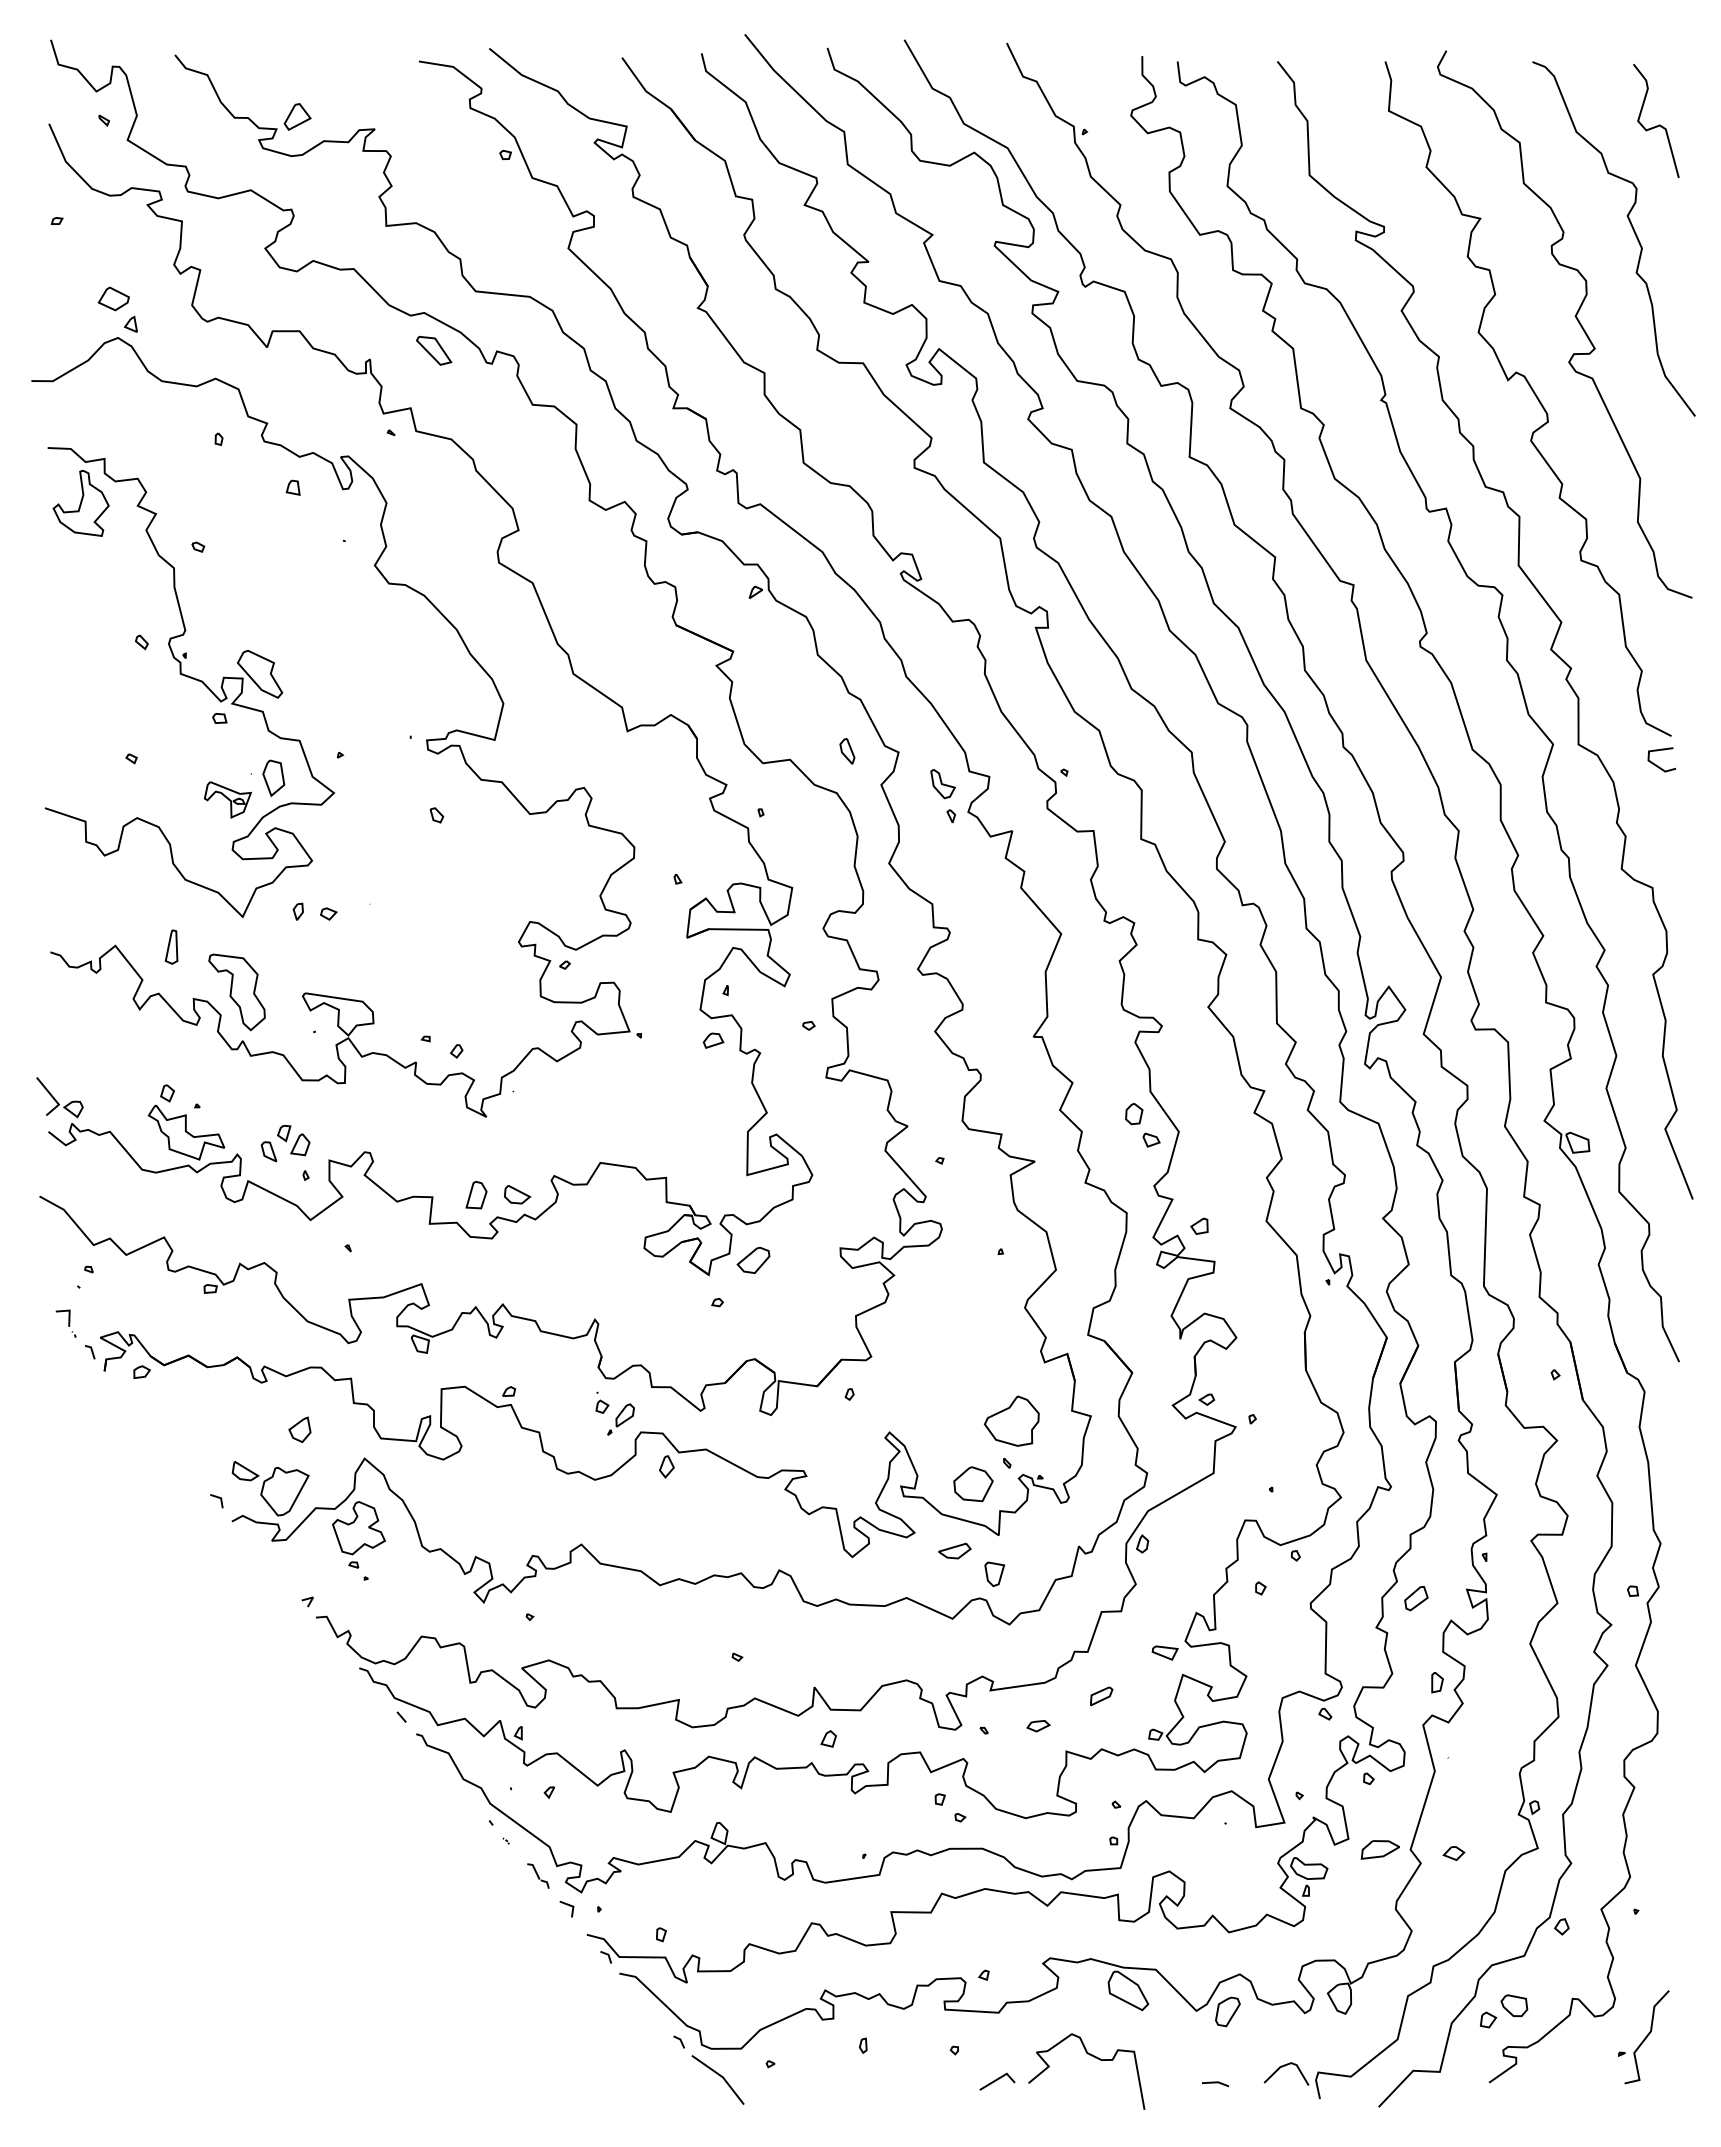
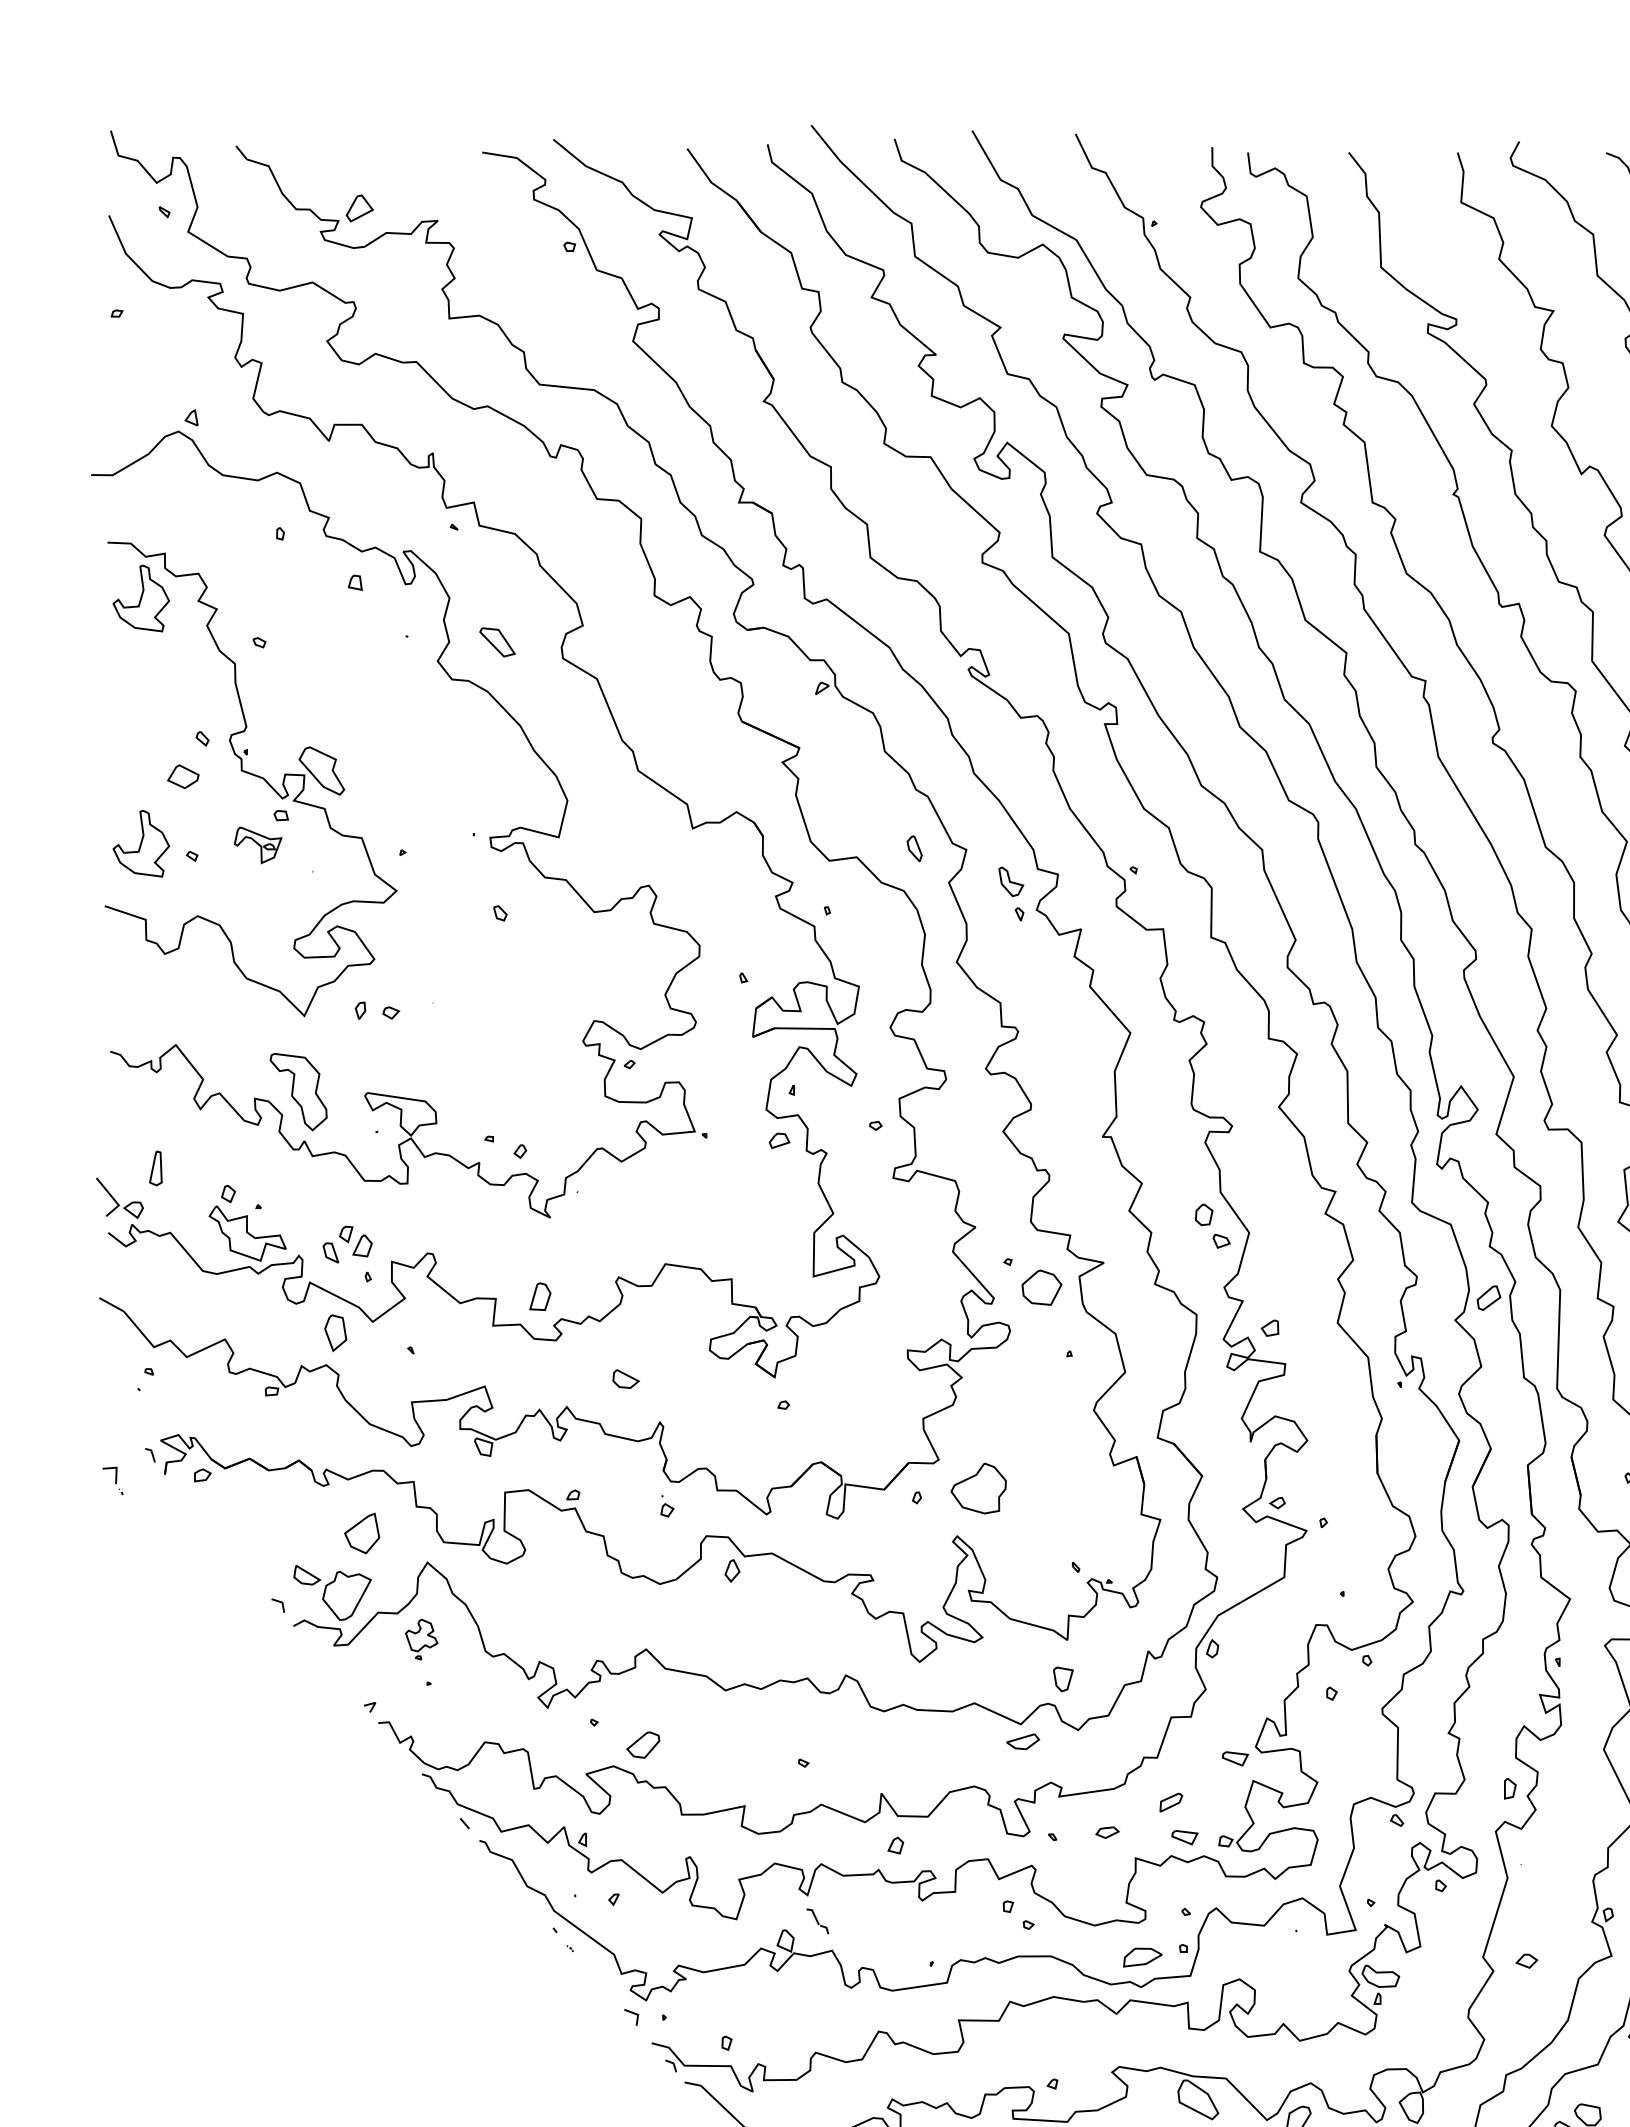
part: (113, 298) -> (183, 776), moved
part: (434, 350) -> (497, 642), moved
part: (80, 745) -> (140, 842), added
part: (273, 777) -> (335, 1332), moved
part: (227, 799) -> (257, 844), moved
part: (171, 946) -> (155, 1167), moved
part: (517, 1194) -> (626, 1378), moved
part: (753, 1259) -> (643, 1744), moved
part: (65, 1323) -> (112, 1480), moved
part: (620, 1419) -> (685, 1523), removed
part: (1011, 1420) -> (978, 1487), moved
part: (299, 1429) -> (361, 1533), size x1.6
part: (973, 1484) -> (1041, 1287), moved
part: (358, 1534) -> (421, 1639), size x0.6
part: (954, 1550) -> (1022, 1741), moved
part: (1416, 1598) -> (1489, 1298), moved
part: (1114, 1730) -> (1184, 1837), added
part: (1379, 1849) -> (1141, 1957), moved
part: (538, 1875) -> (817, 1920), moved

